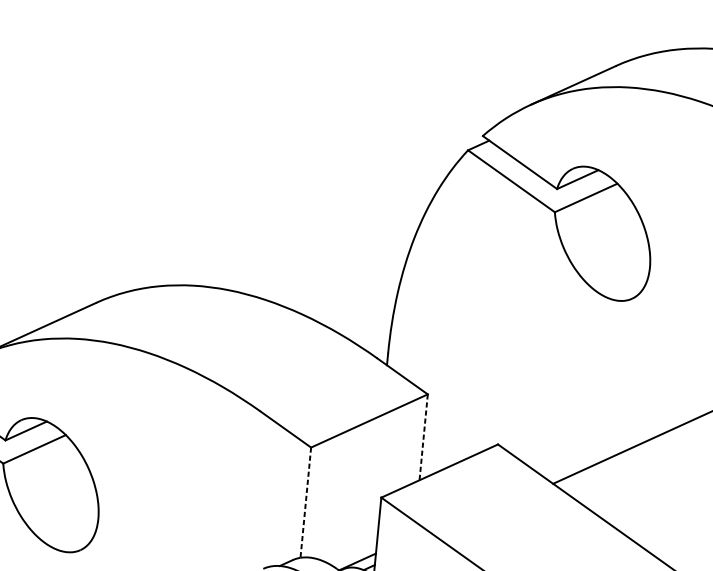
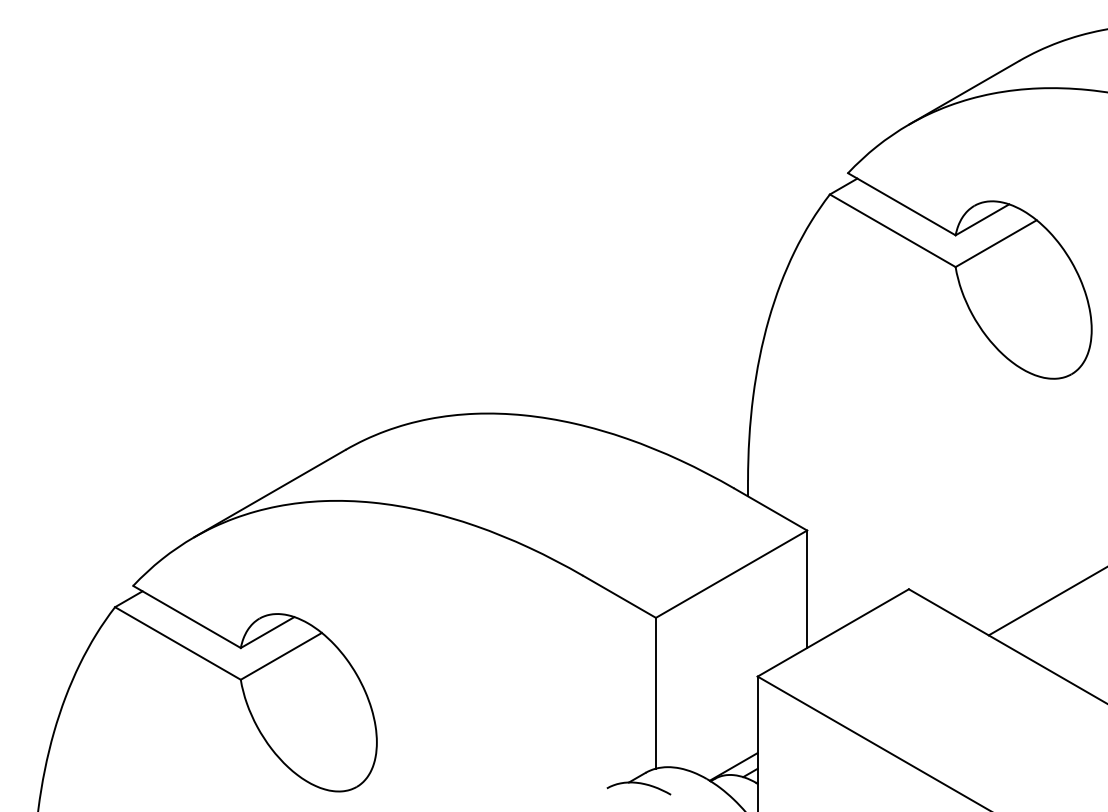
line: (423, 437) -> (807, 589), dashed -> solid
line: (305, 502) -> (655, 693), dashed -> solid

